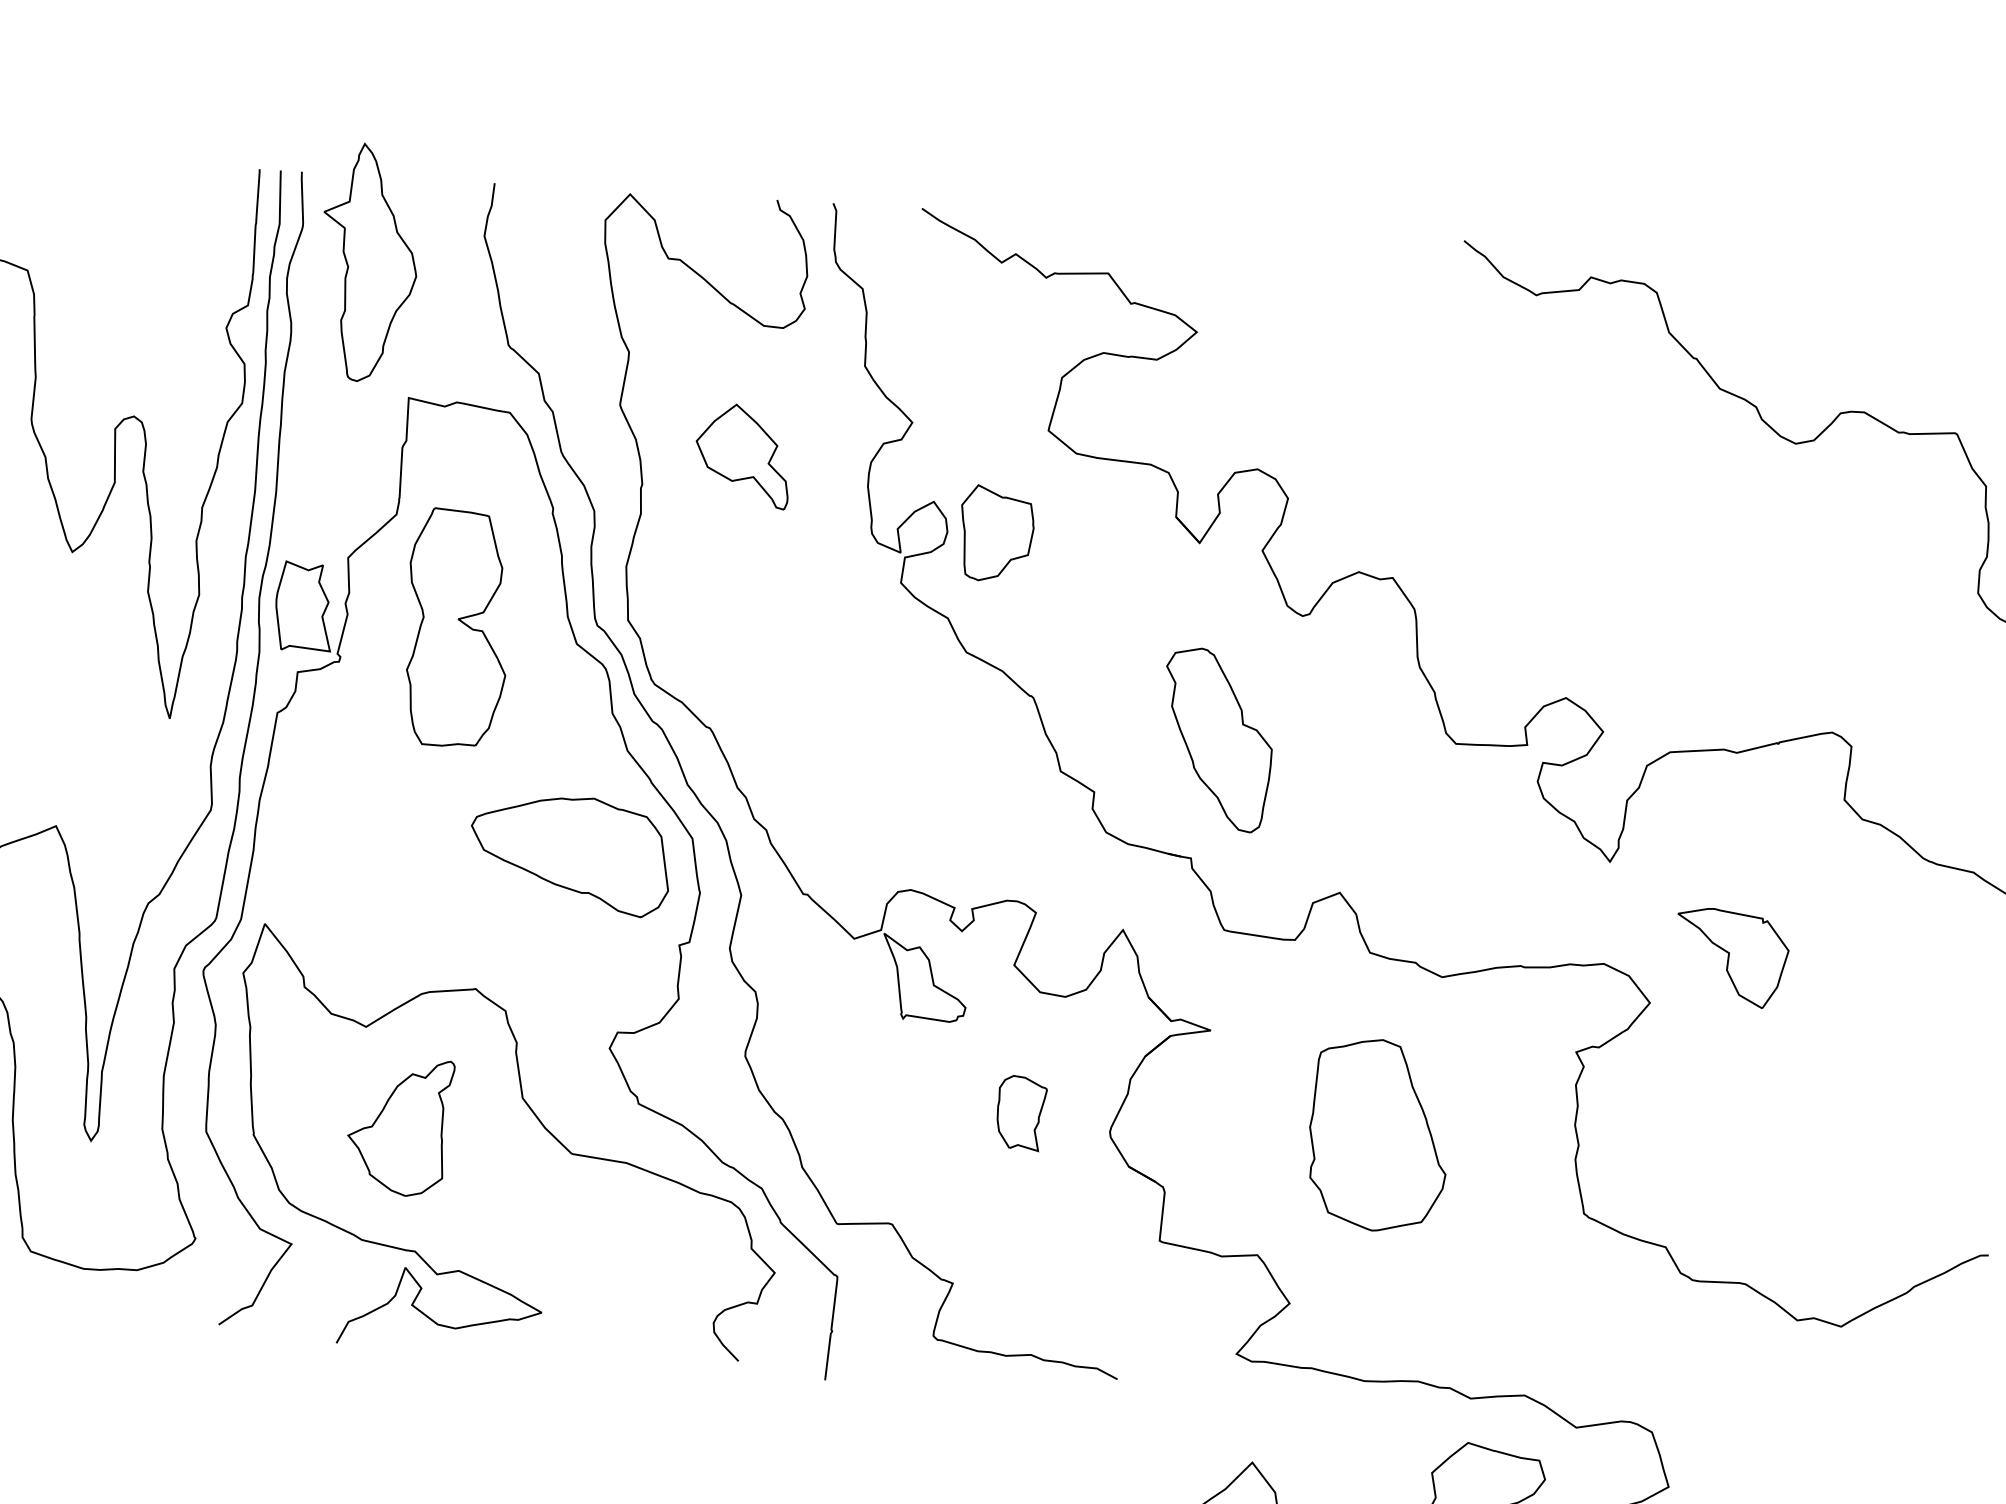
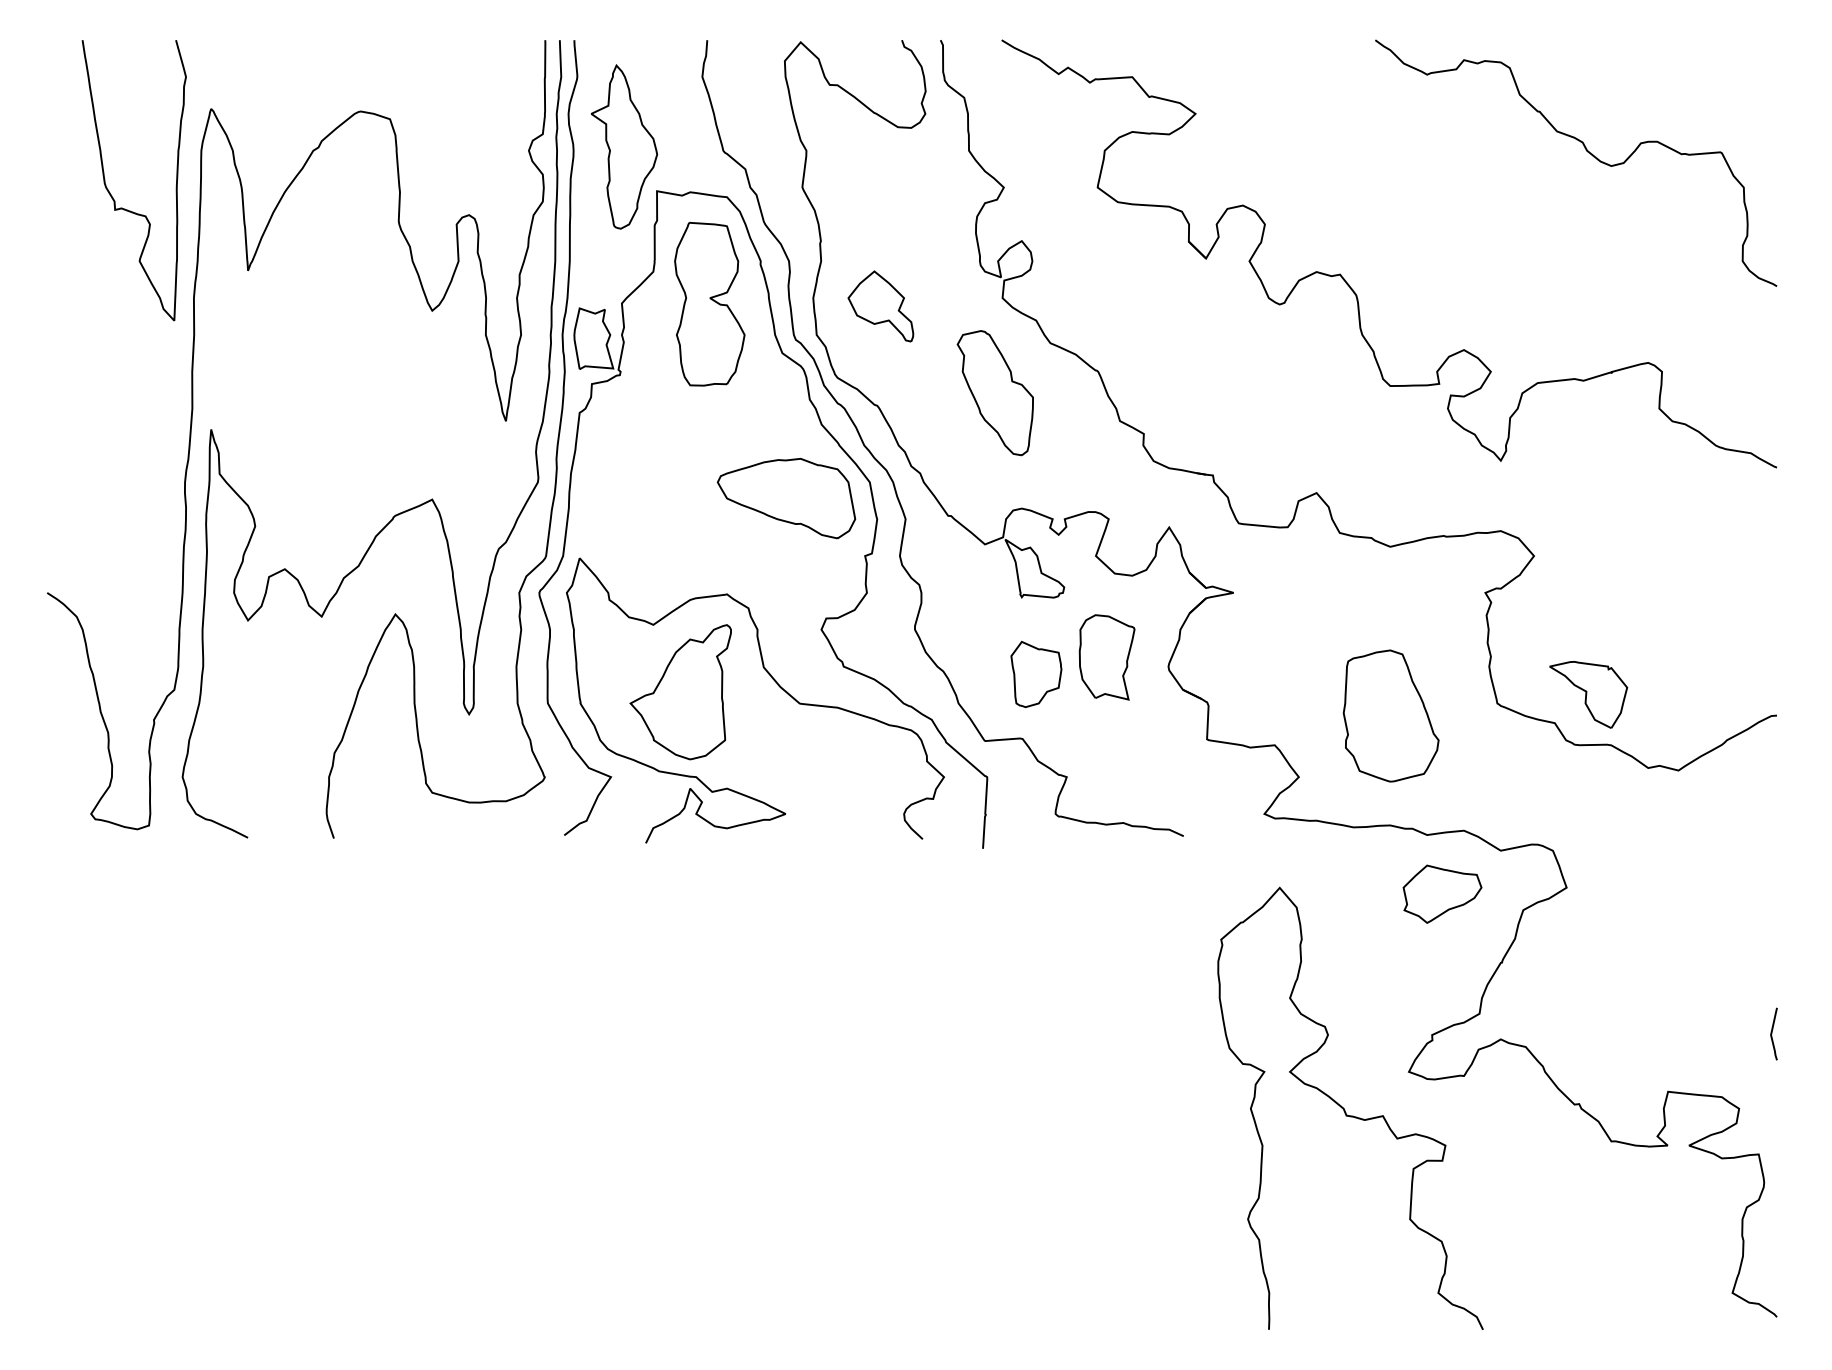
part: (369, 262) -> (624, 146), moved
part: (742, 456) -> (880, 306), moved
part: (996, 533) -> (1036, 674), moved
part: (457, 626) -> (709, 303), moved
part: (1216, 740) -> (994, 393), moved
part: (1731, 957) -> (1588, 694), moved
part: (1020, 1113) -> (1106, 657), size x1.67
part: (399, 1127) -> (680, 692), size x1.43
part: (1377, 1134) -> (1390, 715), moved

